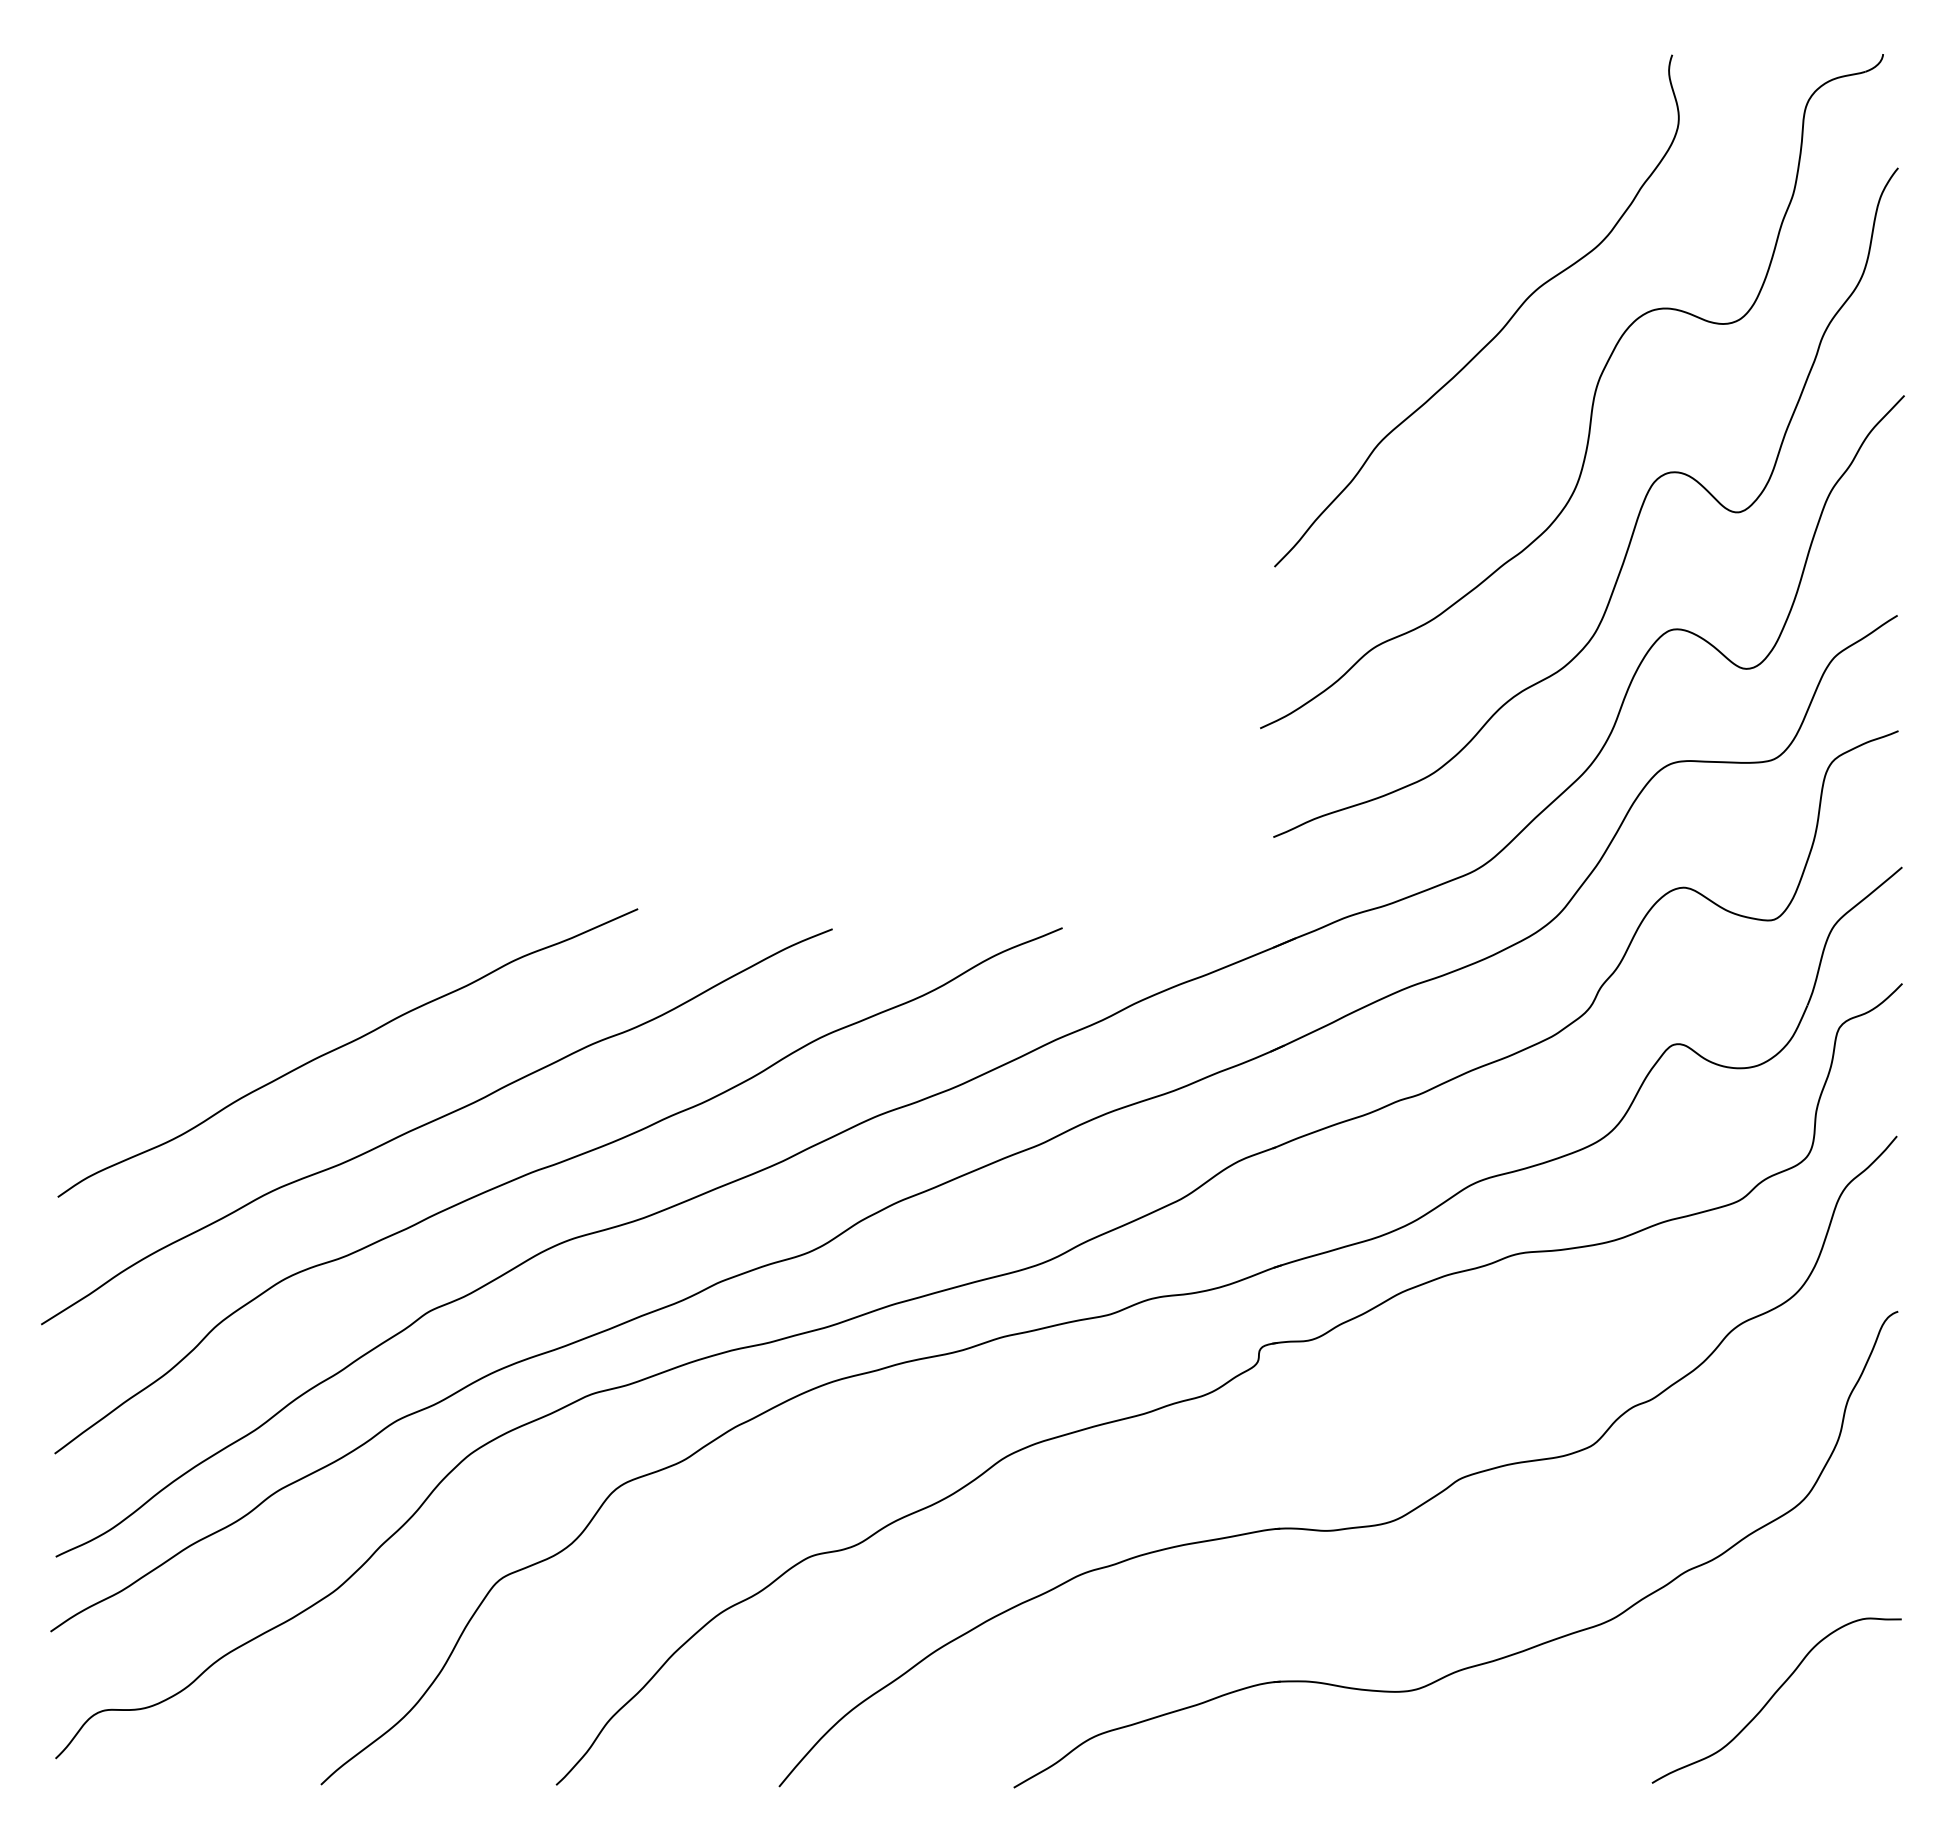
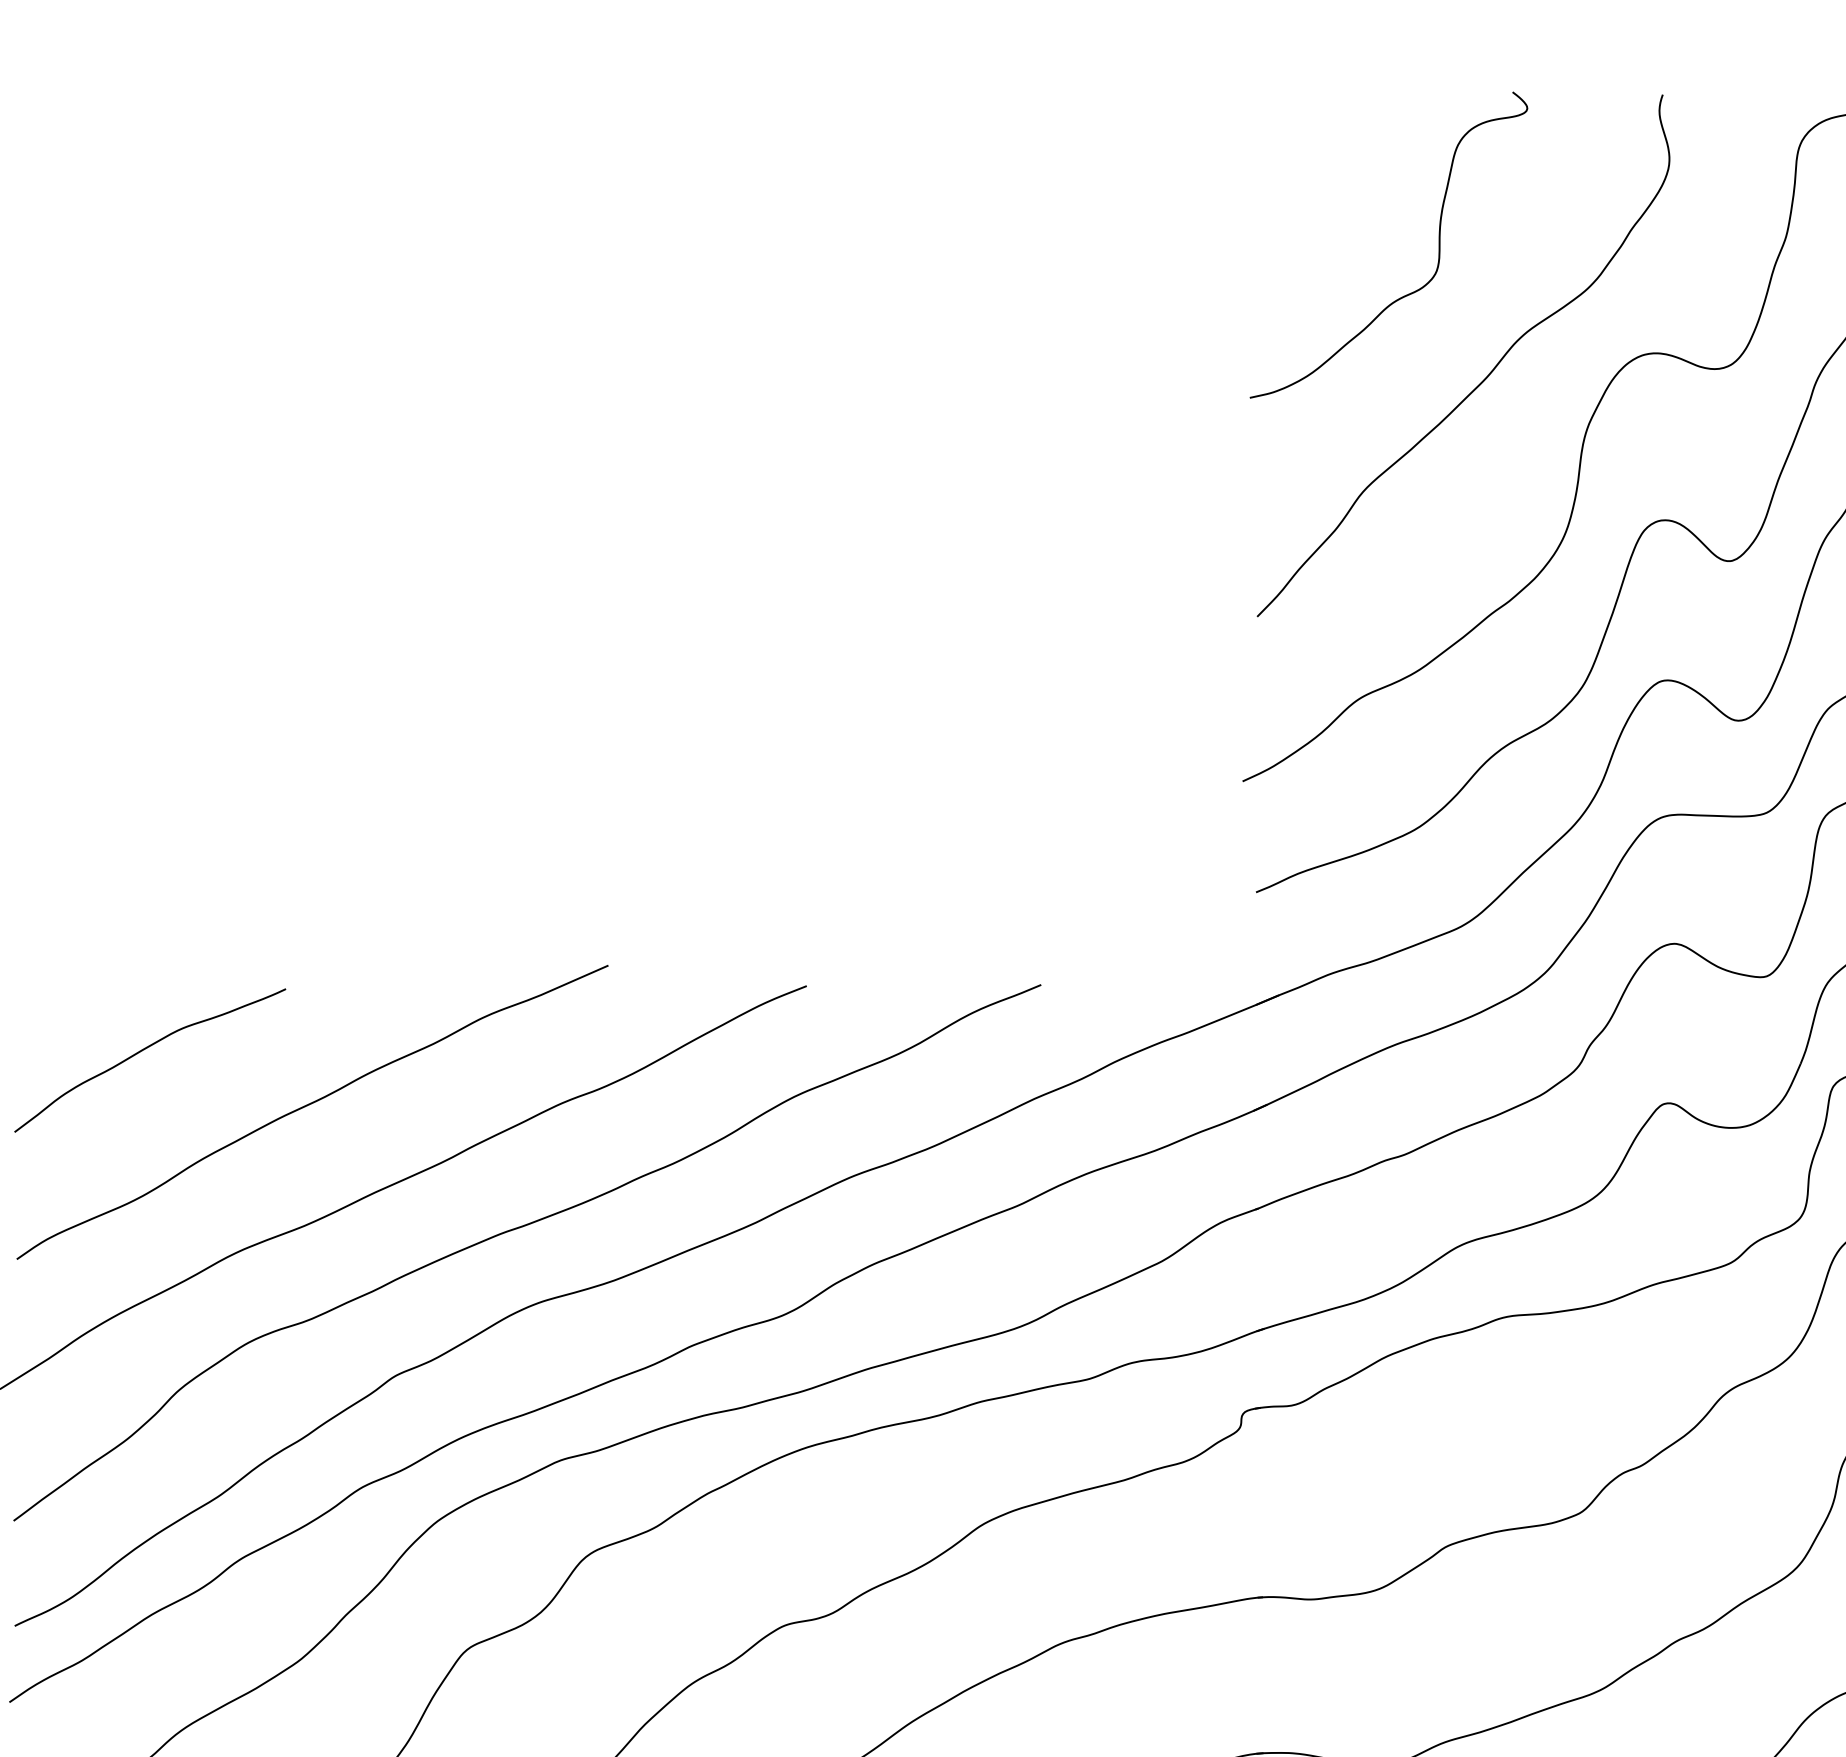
curve: (1452, 201) -> (1438, 244), added
curve: (184, 991) -> (145, 1049), added

